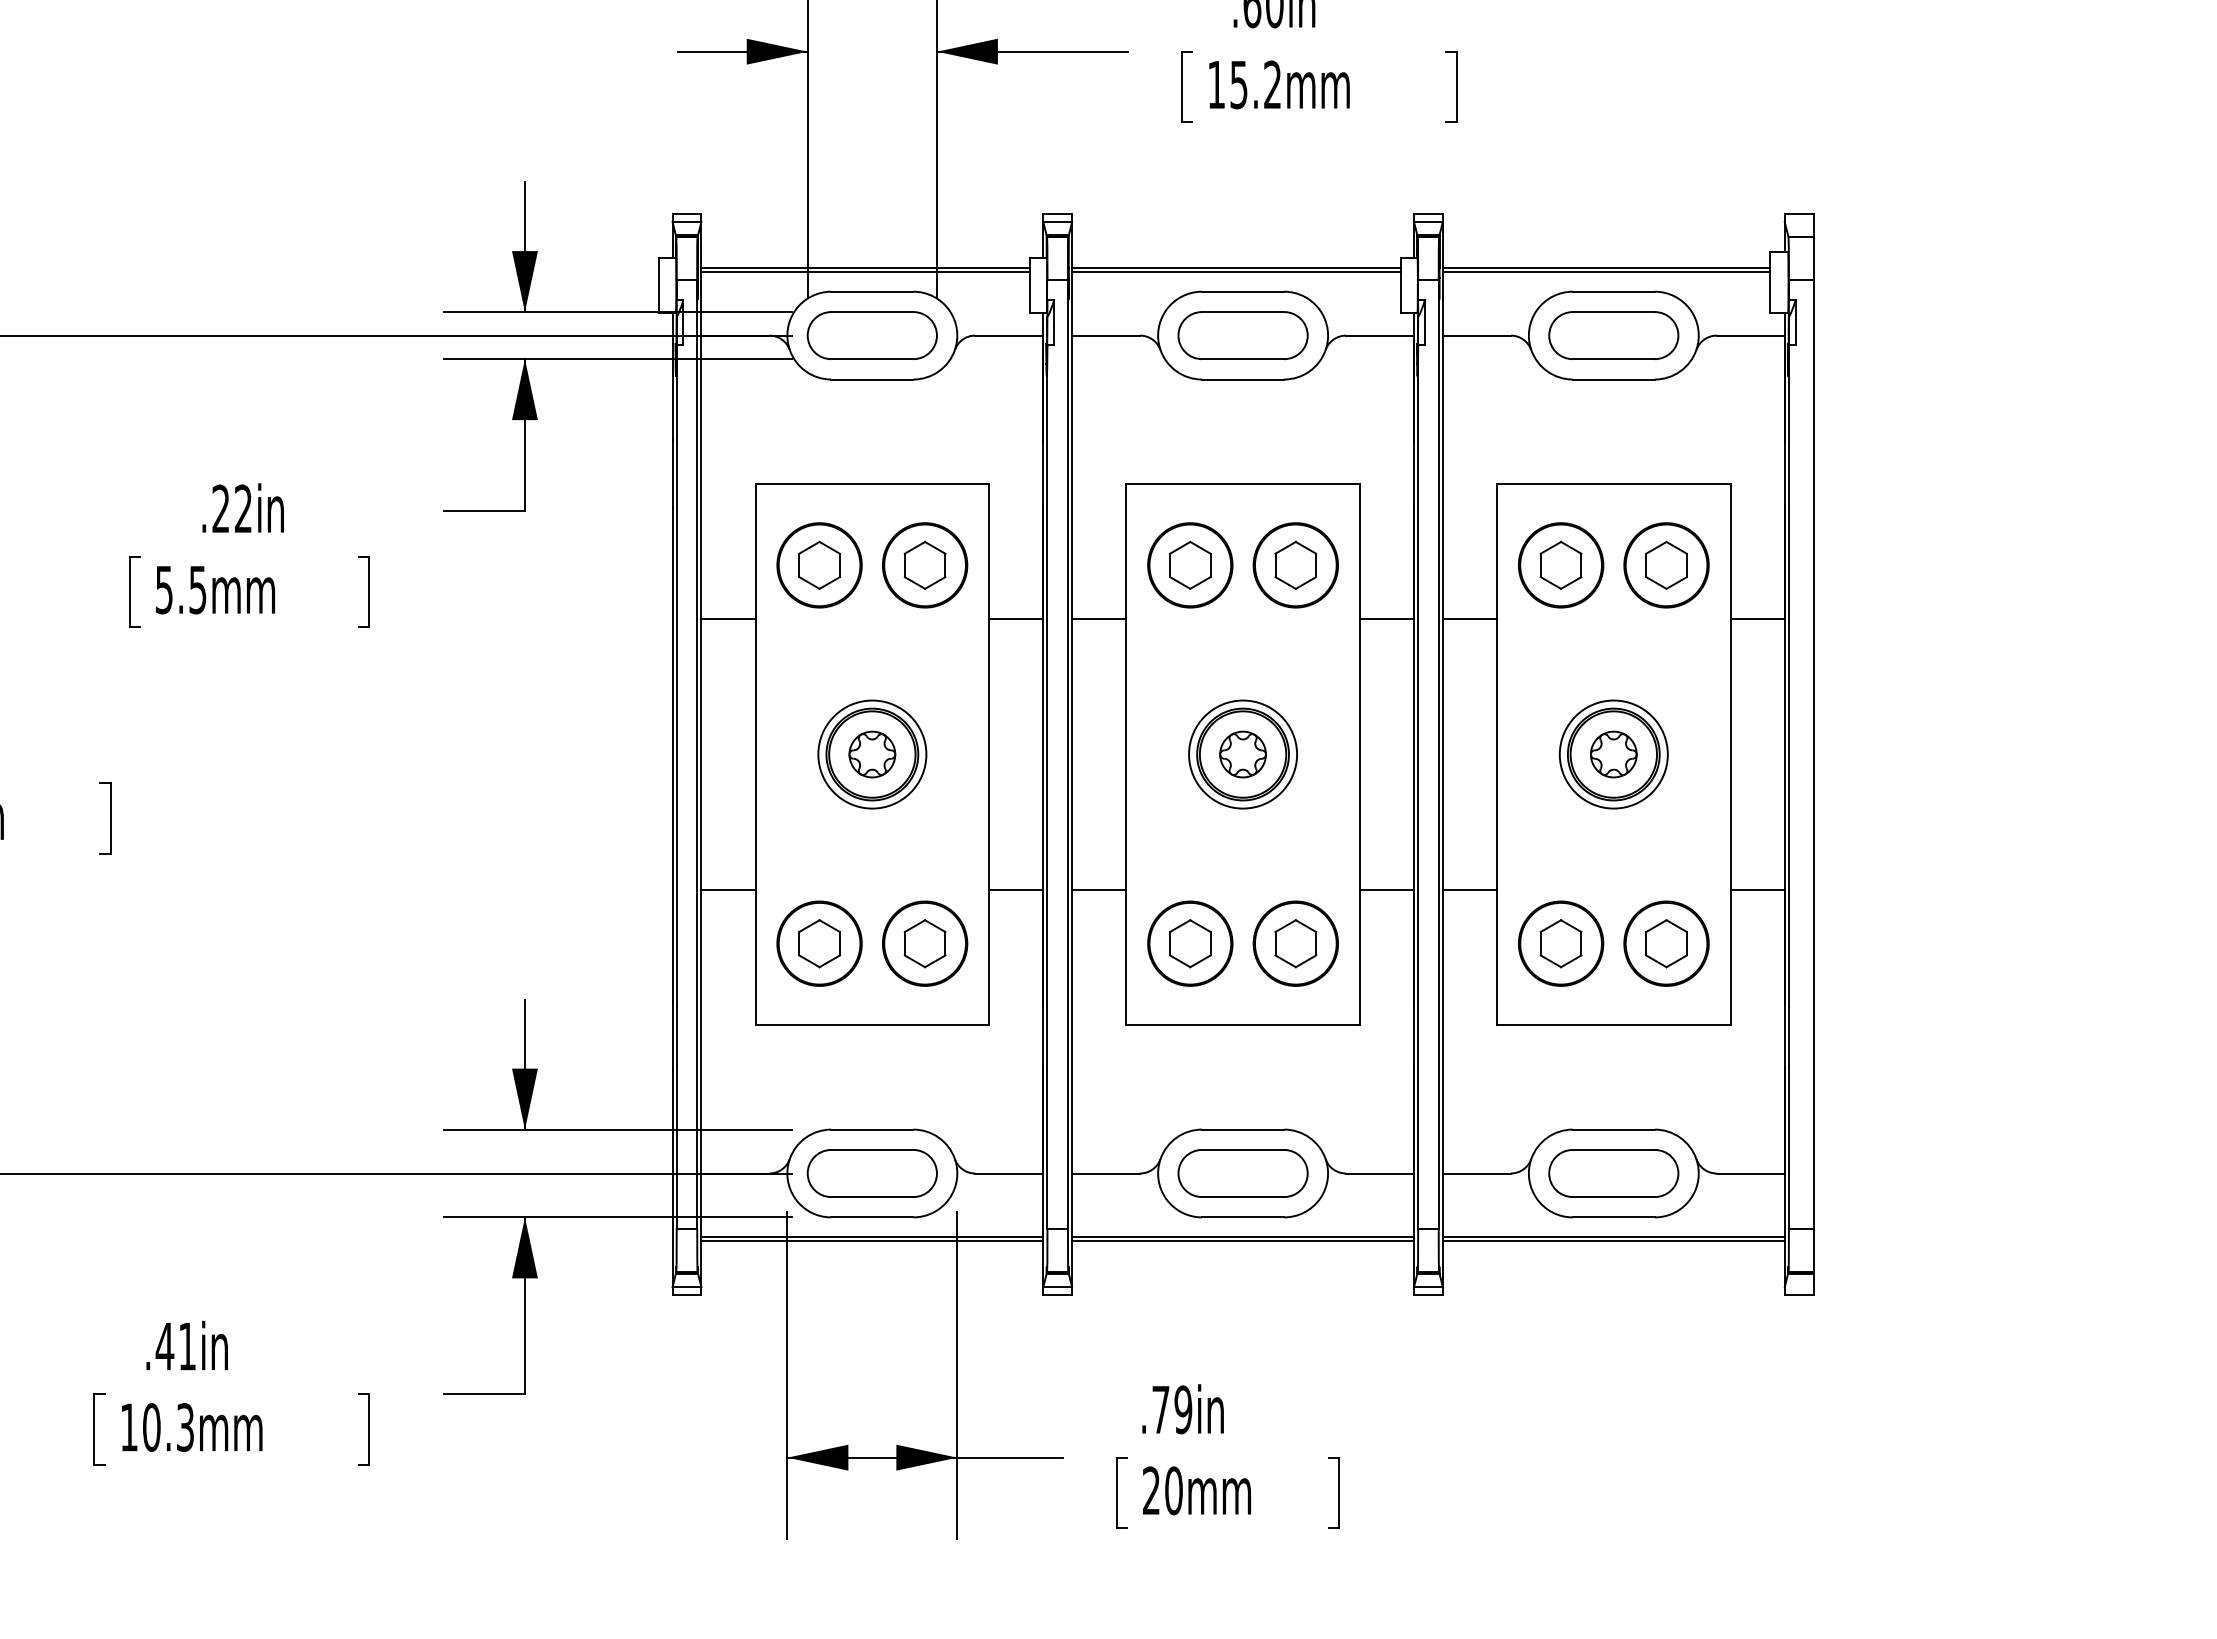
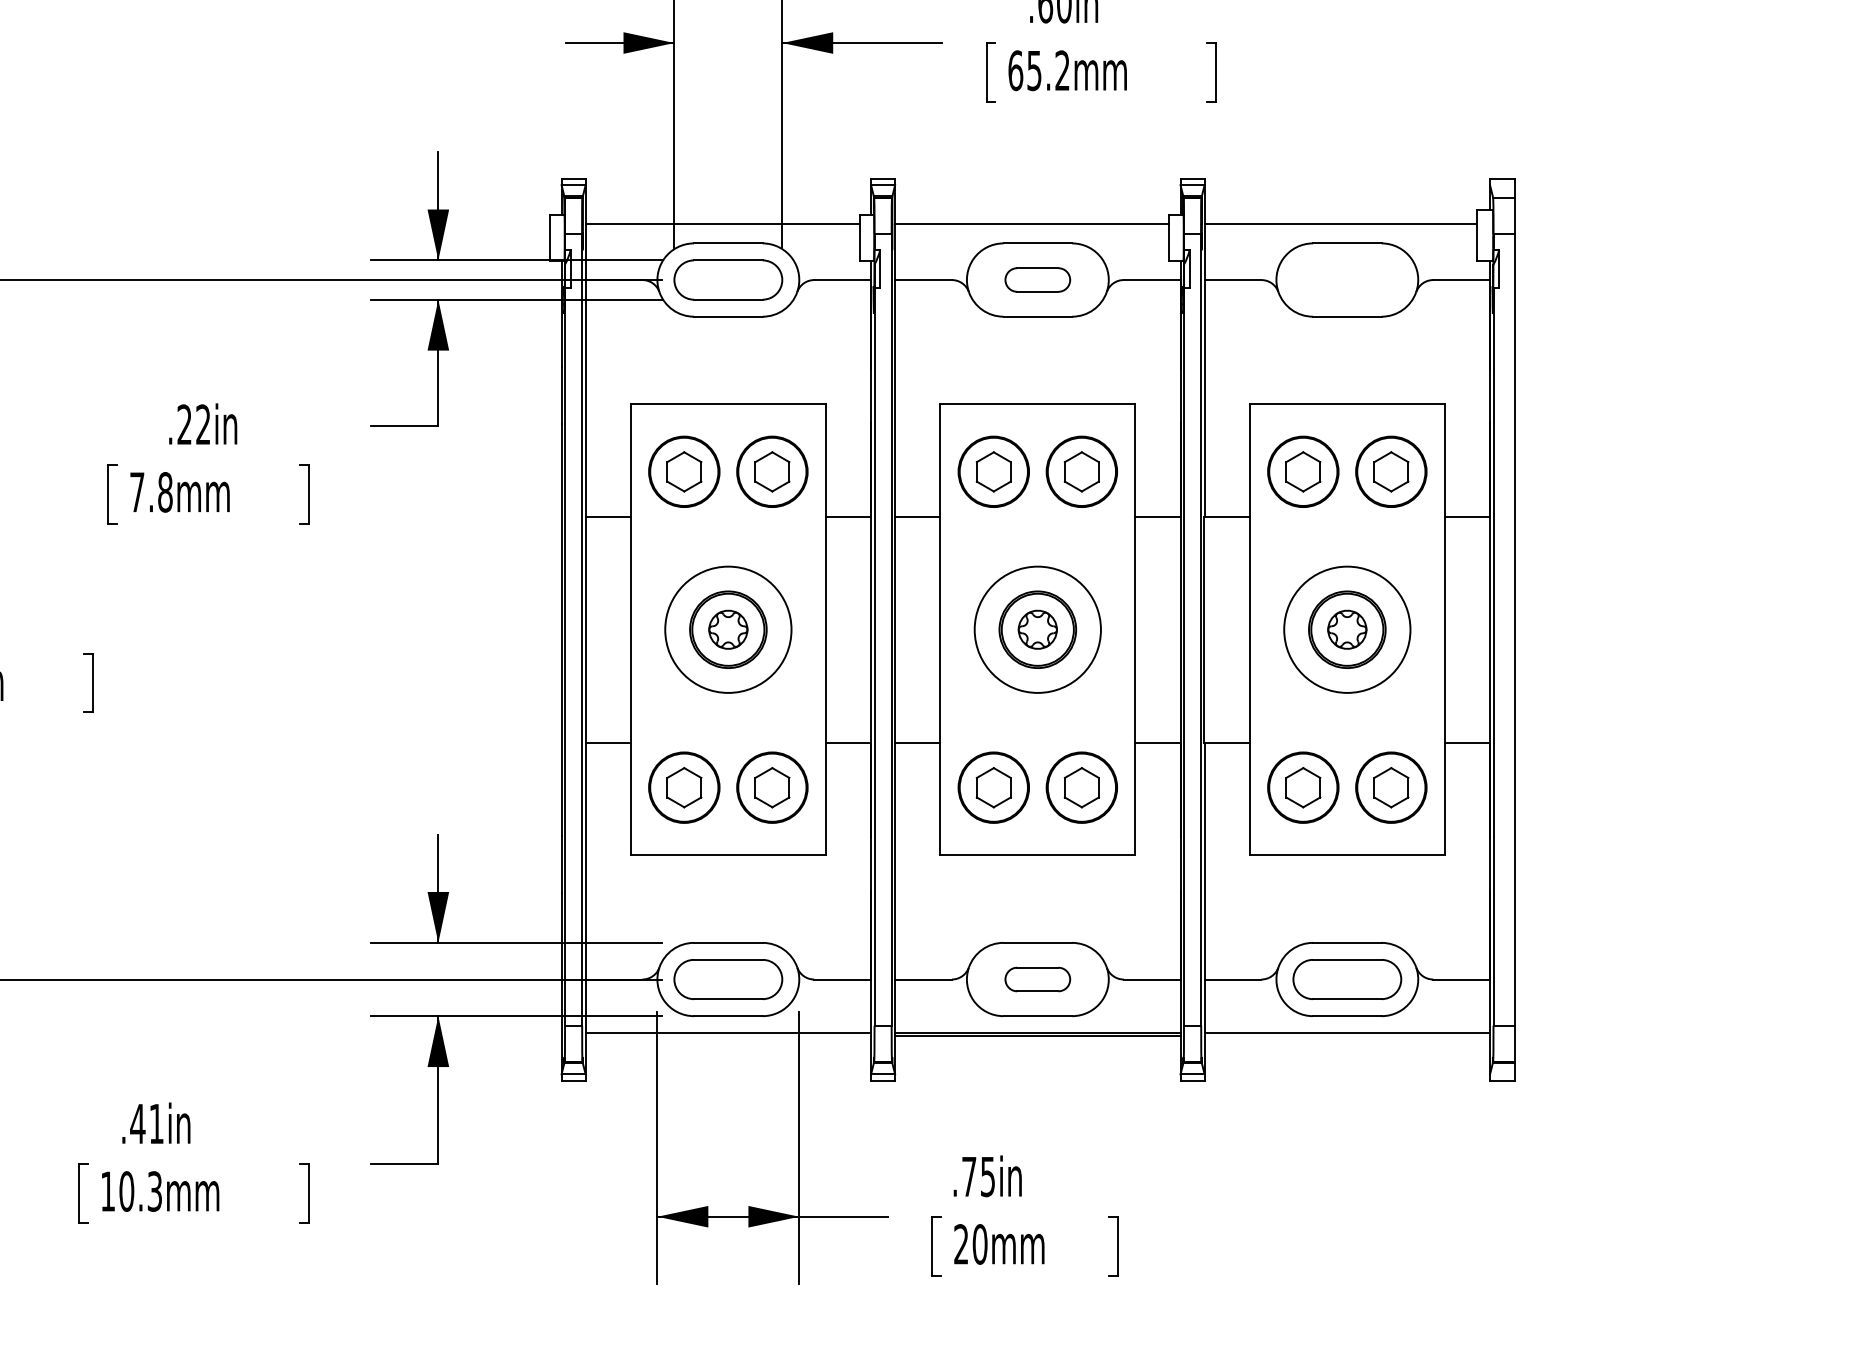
text: (1216, 84) -> (1015, 70), 15.2mm -> 65.2mm
line: (865, 271) -> (722, 226), removed
line: (1236, 271) -> (1032, 226), removed
line: (1605, 271) -> (1340, 226), removed
part: (1242, 335) -> (1037, 279), size x0.6
part: (1613, 335) -> (1347, 279), removed
text: (181, 589) -> (151, 491), 5.5mm -> 7.8mm
circle: (872, 754) -> (728, 629), size x1.4
circle: (1243, 754) -> (1038, 629), size x1.4
circle: (1613, 754) -> (1347, 629), size x1.4
part: (1242, 1173) -> (1037, 979), size x0.6
line: (872, 1240) -> (728, 1035), removed
line: (1613, 1240) -> (1347, 1035), removed
text: (1183, 1409) -> (988, 1176), .79in -> .75in

